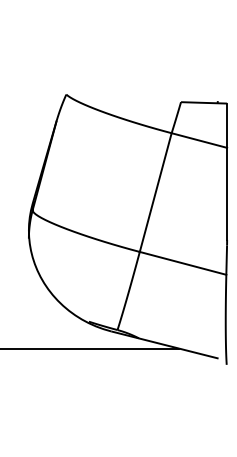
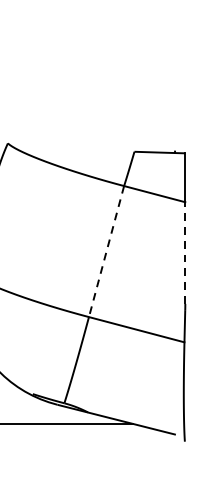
line: (155, 193) -> (106, 252), solid -> dashed
line: (227, 193) -> (185, 252), solid -> dashed

